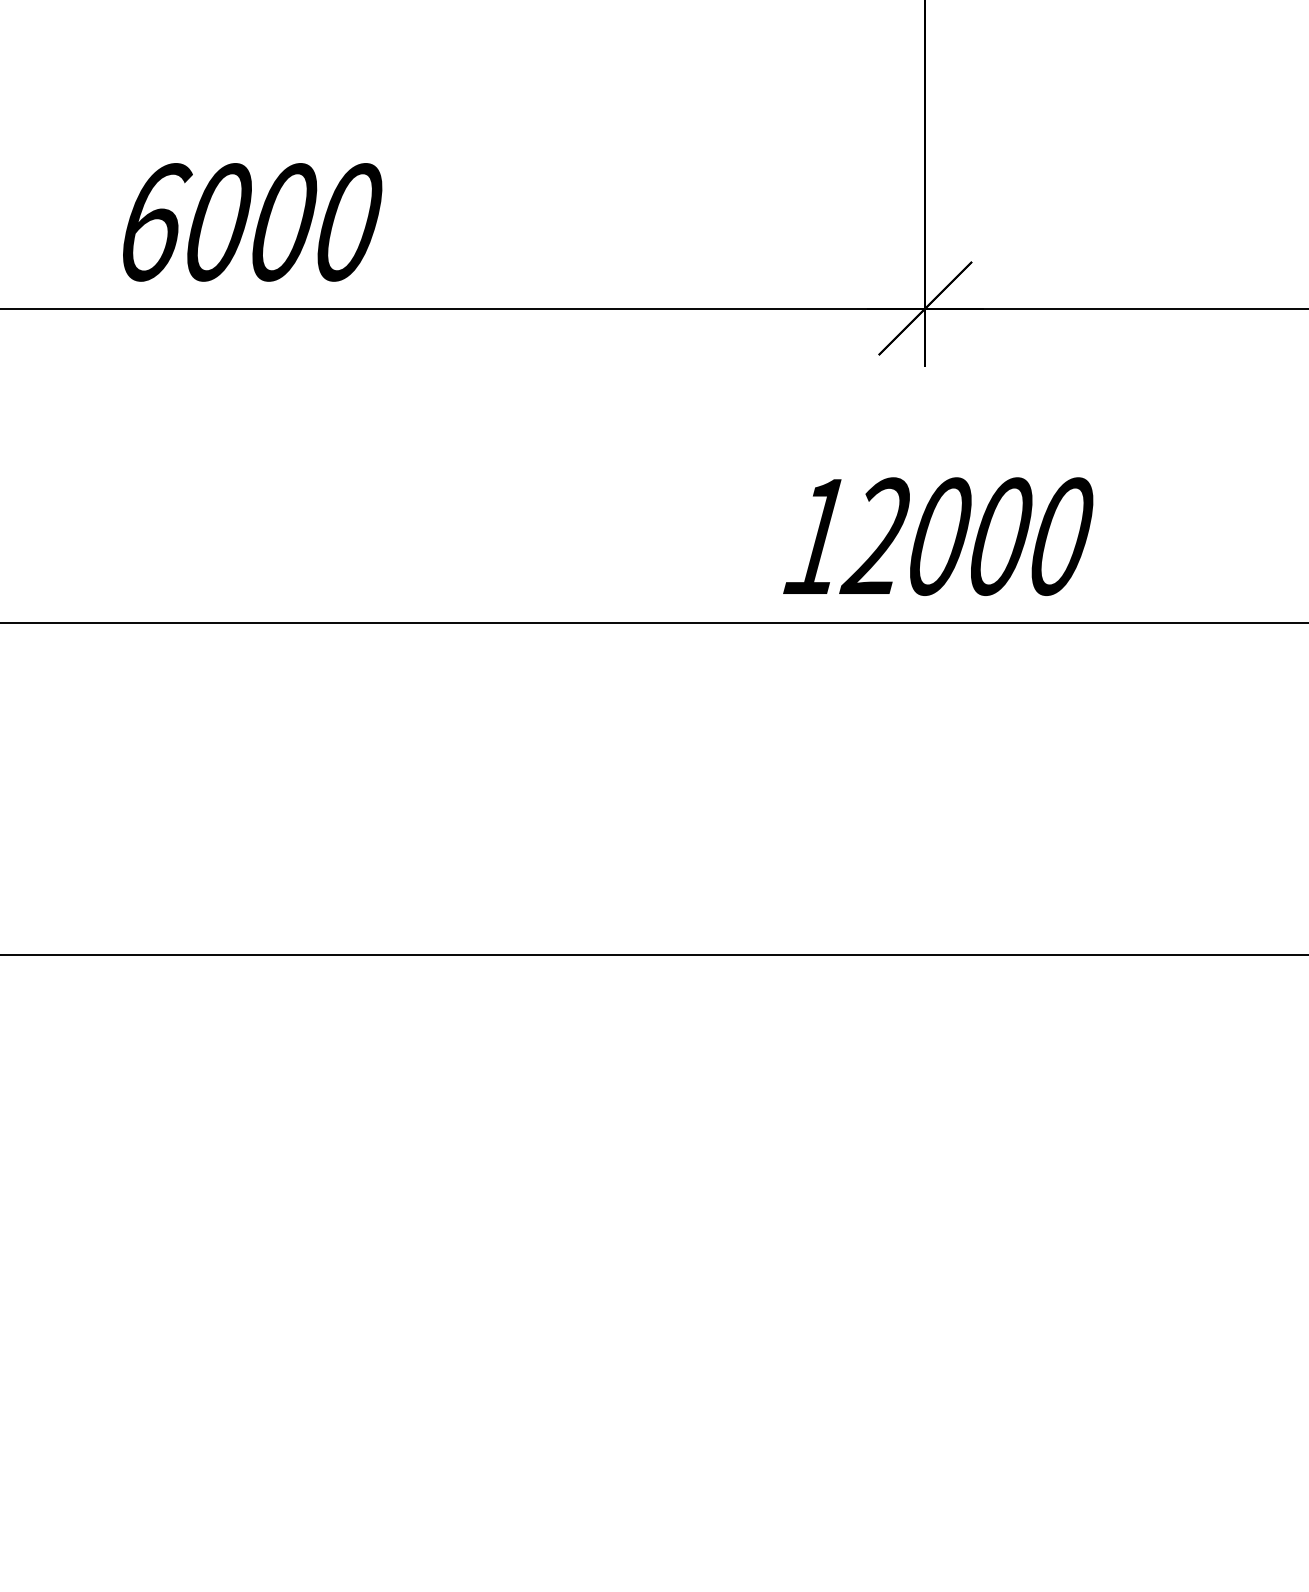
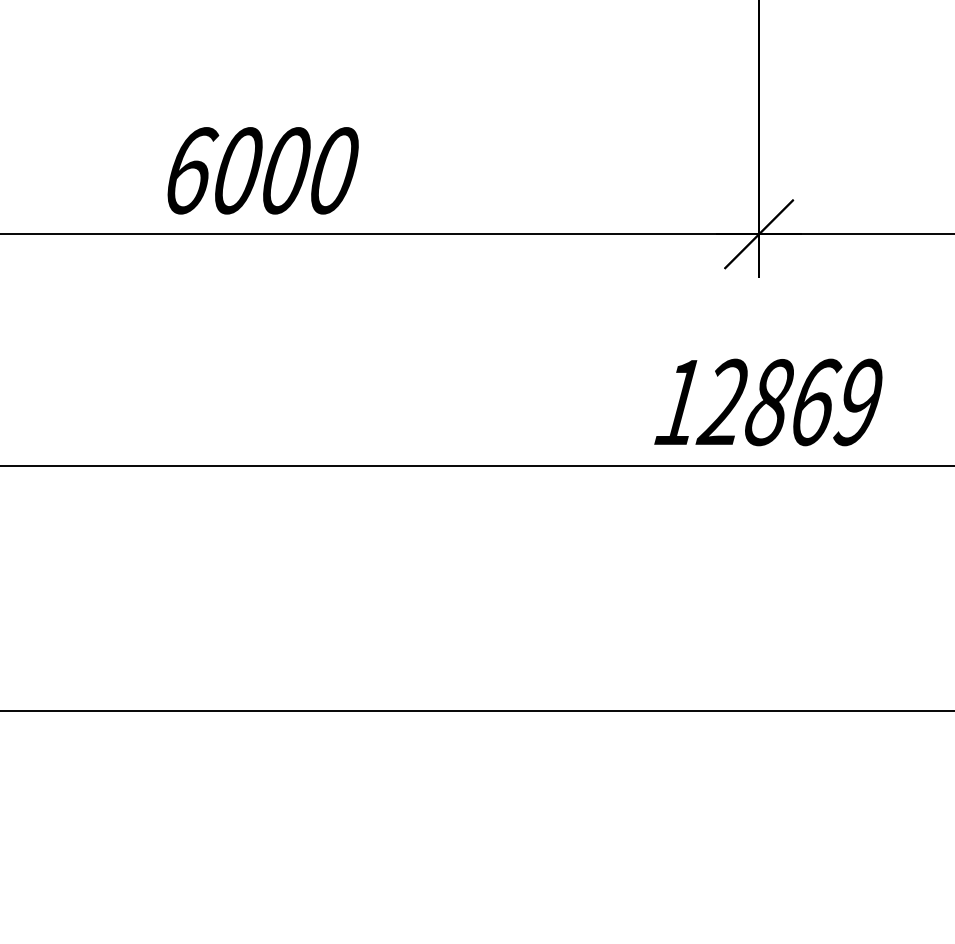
text: (999, 536) -> (813, 402), 12000 -> 12869

